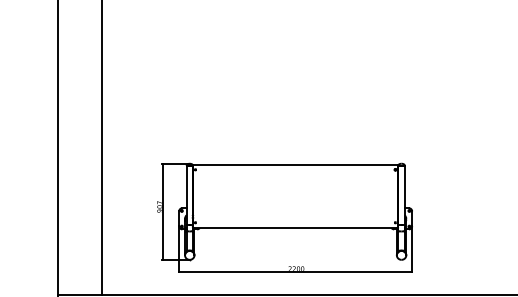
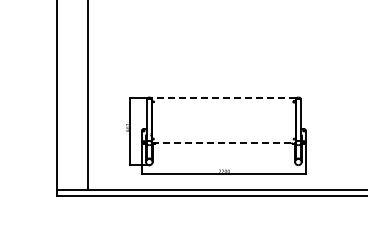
line: (295, 165) -> (223, 98), solid -> dashed
line: (296, 227) -> (224, 142), solid -> dashed

